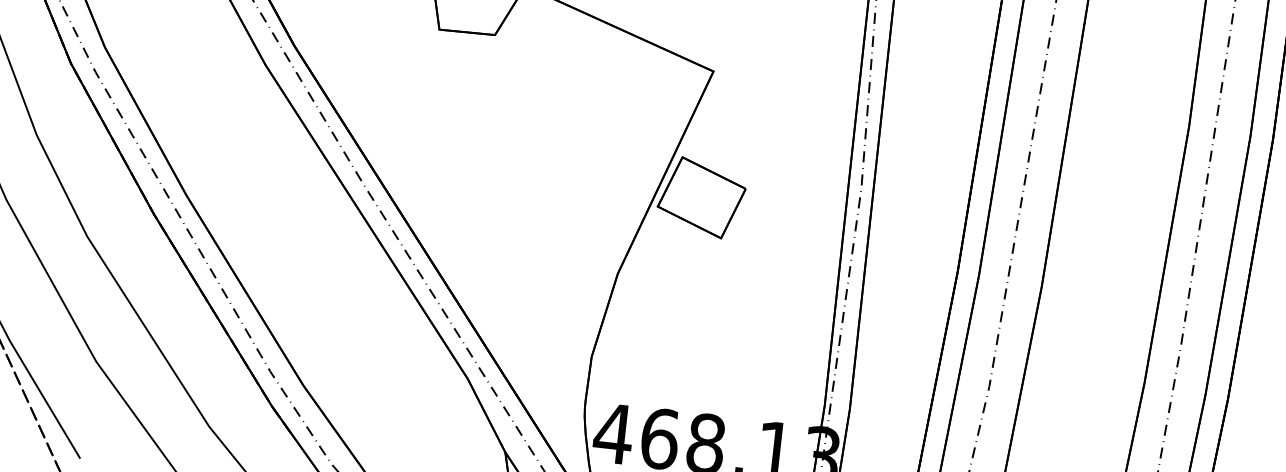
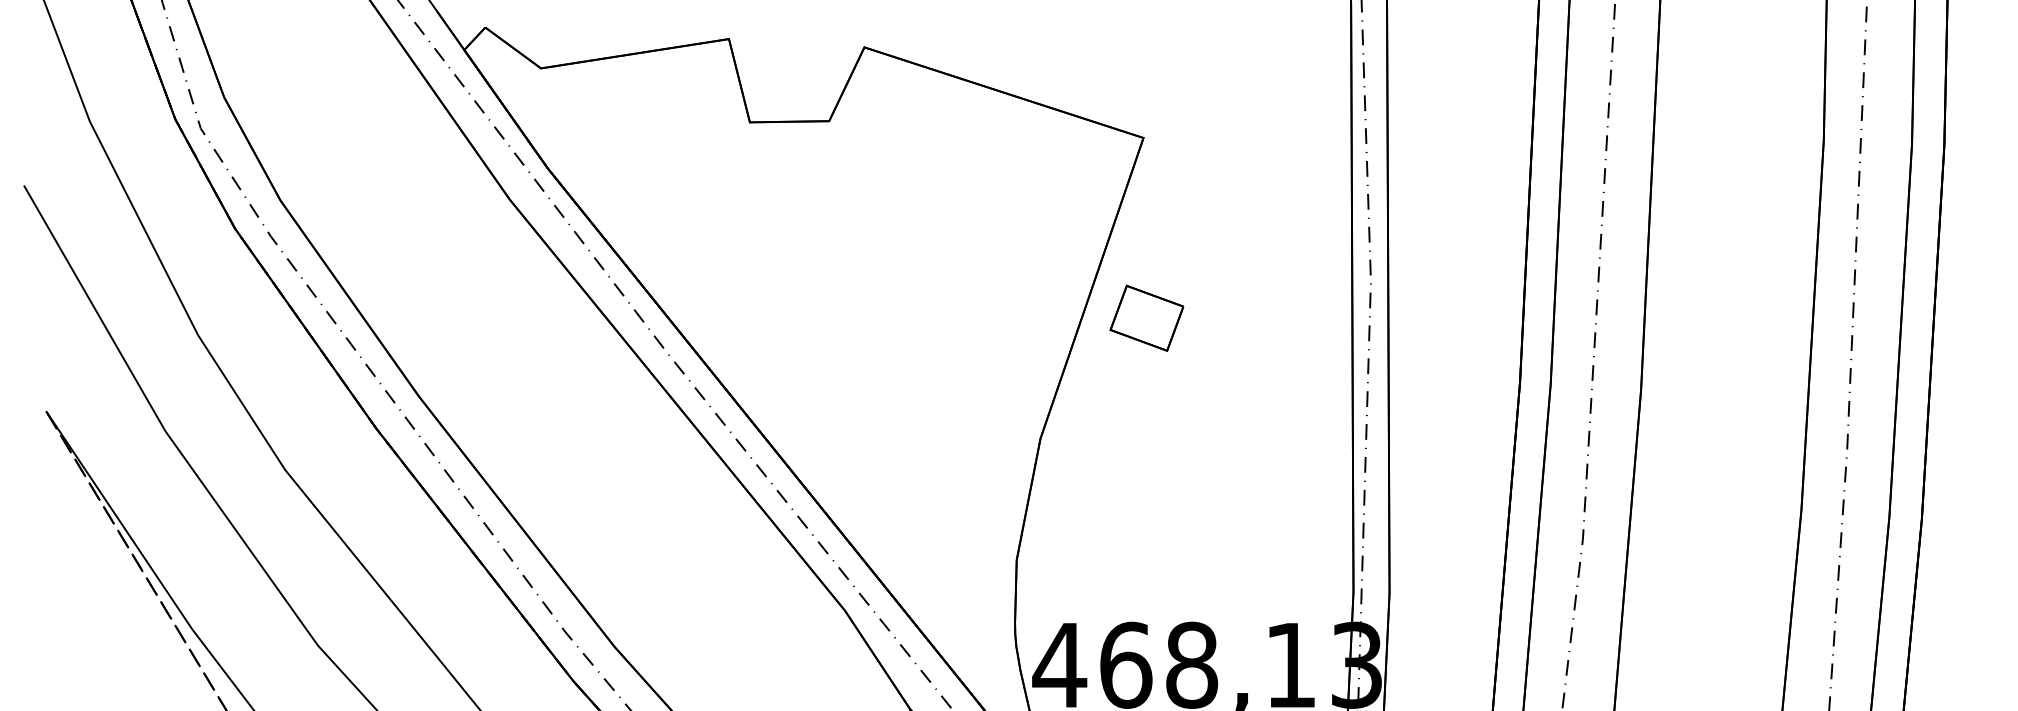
part: (701, 197) -> (1146, 318), size x0.6

